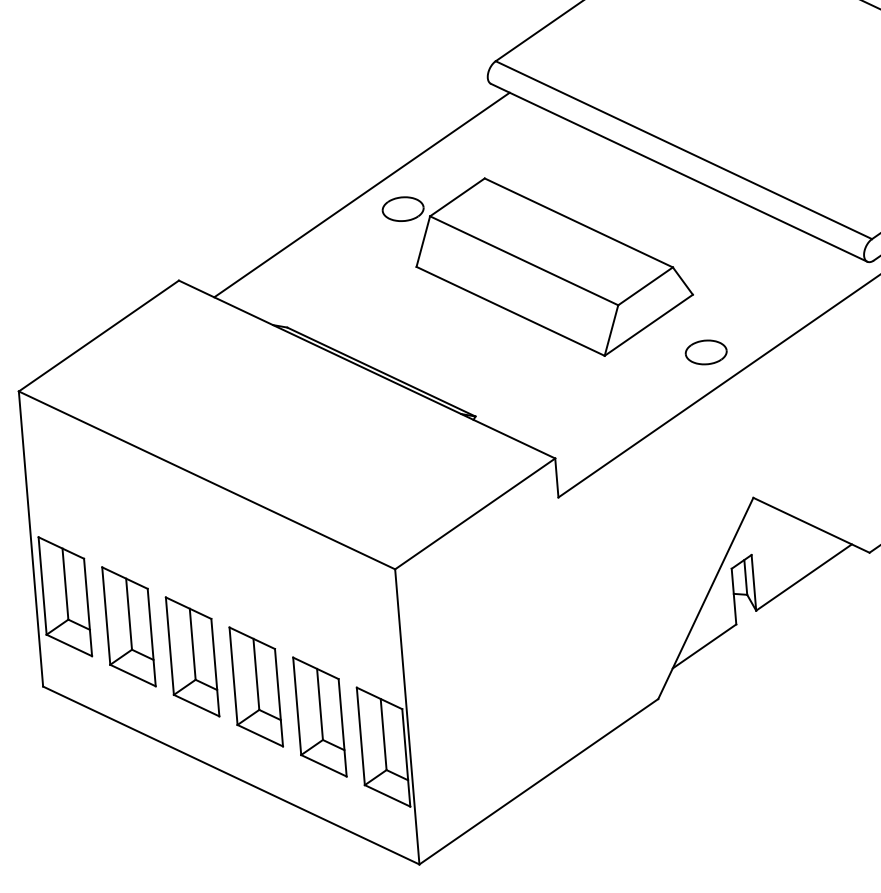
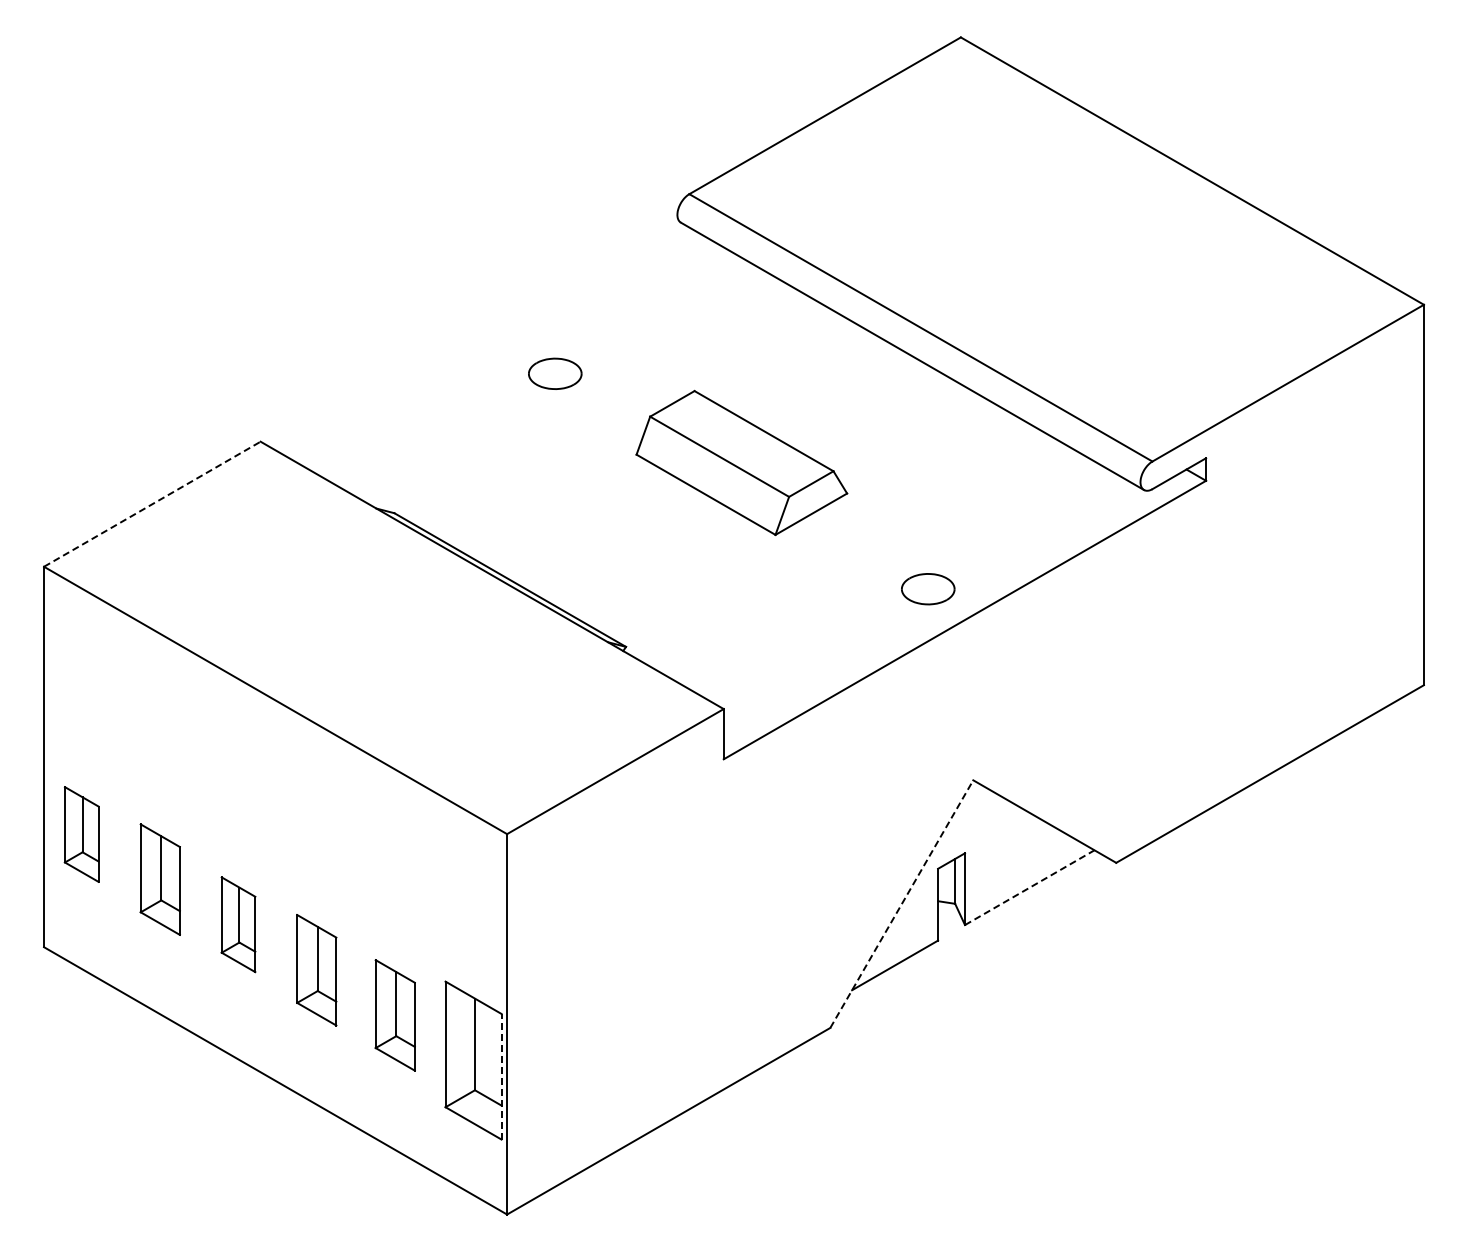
line: (362, 194) -> (504, 350), removed
part: (553, 266) -> (741, 462), size x0.6
line: (99, 336) -> (152, 504), solid -> dashed
line: (803, 577) -> (1029, 887), solid -> dashed
part: (65, 596) -> (81, 834), size x0.6
line: (705, 598) -> (901, 904), solid -> dashed
part: (129, 626) -> (160, 879), size x0.7
part: (192, 656) -> (238, 924), size x0.6
part: (255, 687) -> (316, 970), size x0.7
part: (320, 717) -> (395, 1015), size x0.7
line: (406, 757) -> (501, 1076), solid -> dashed

